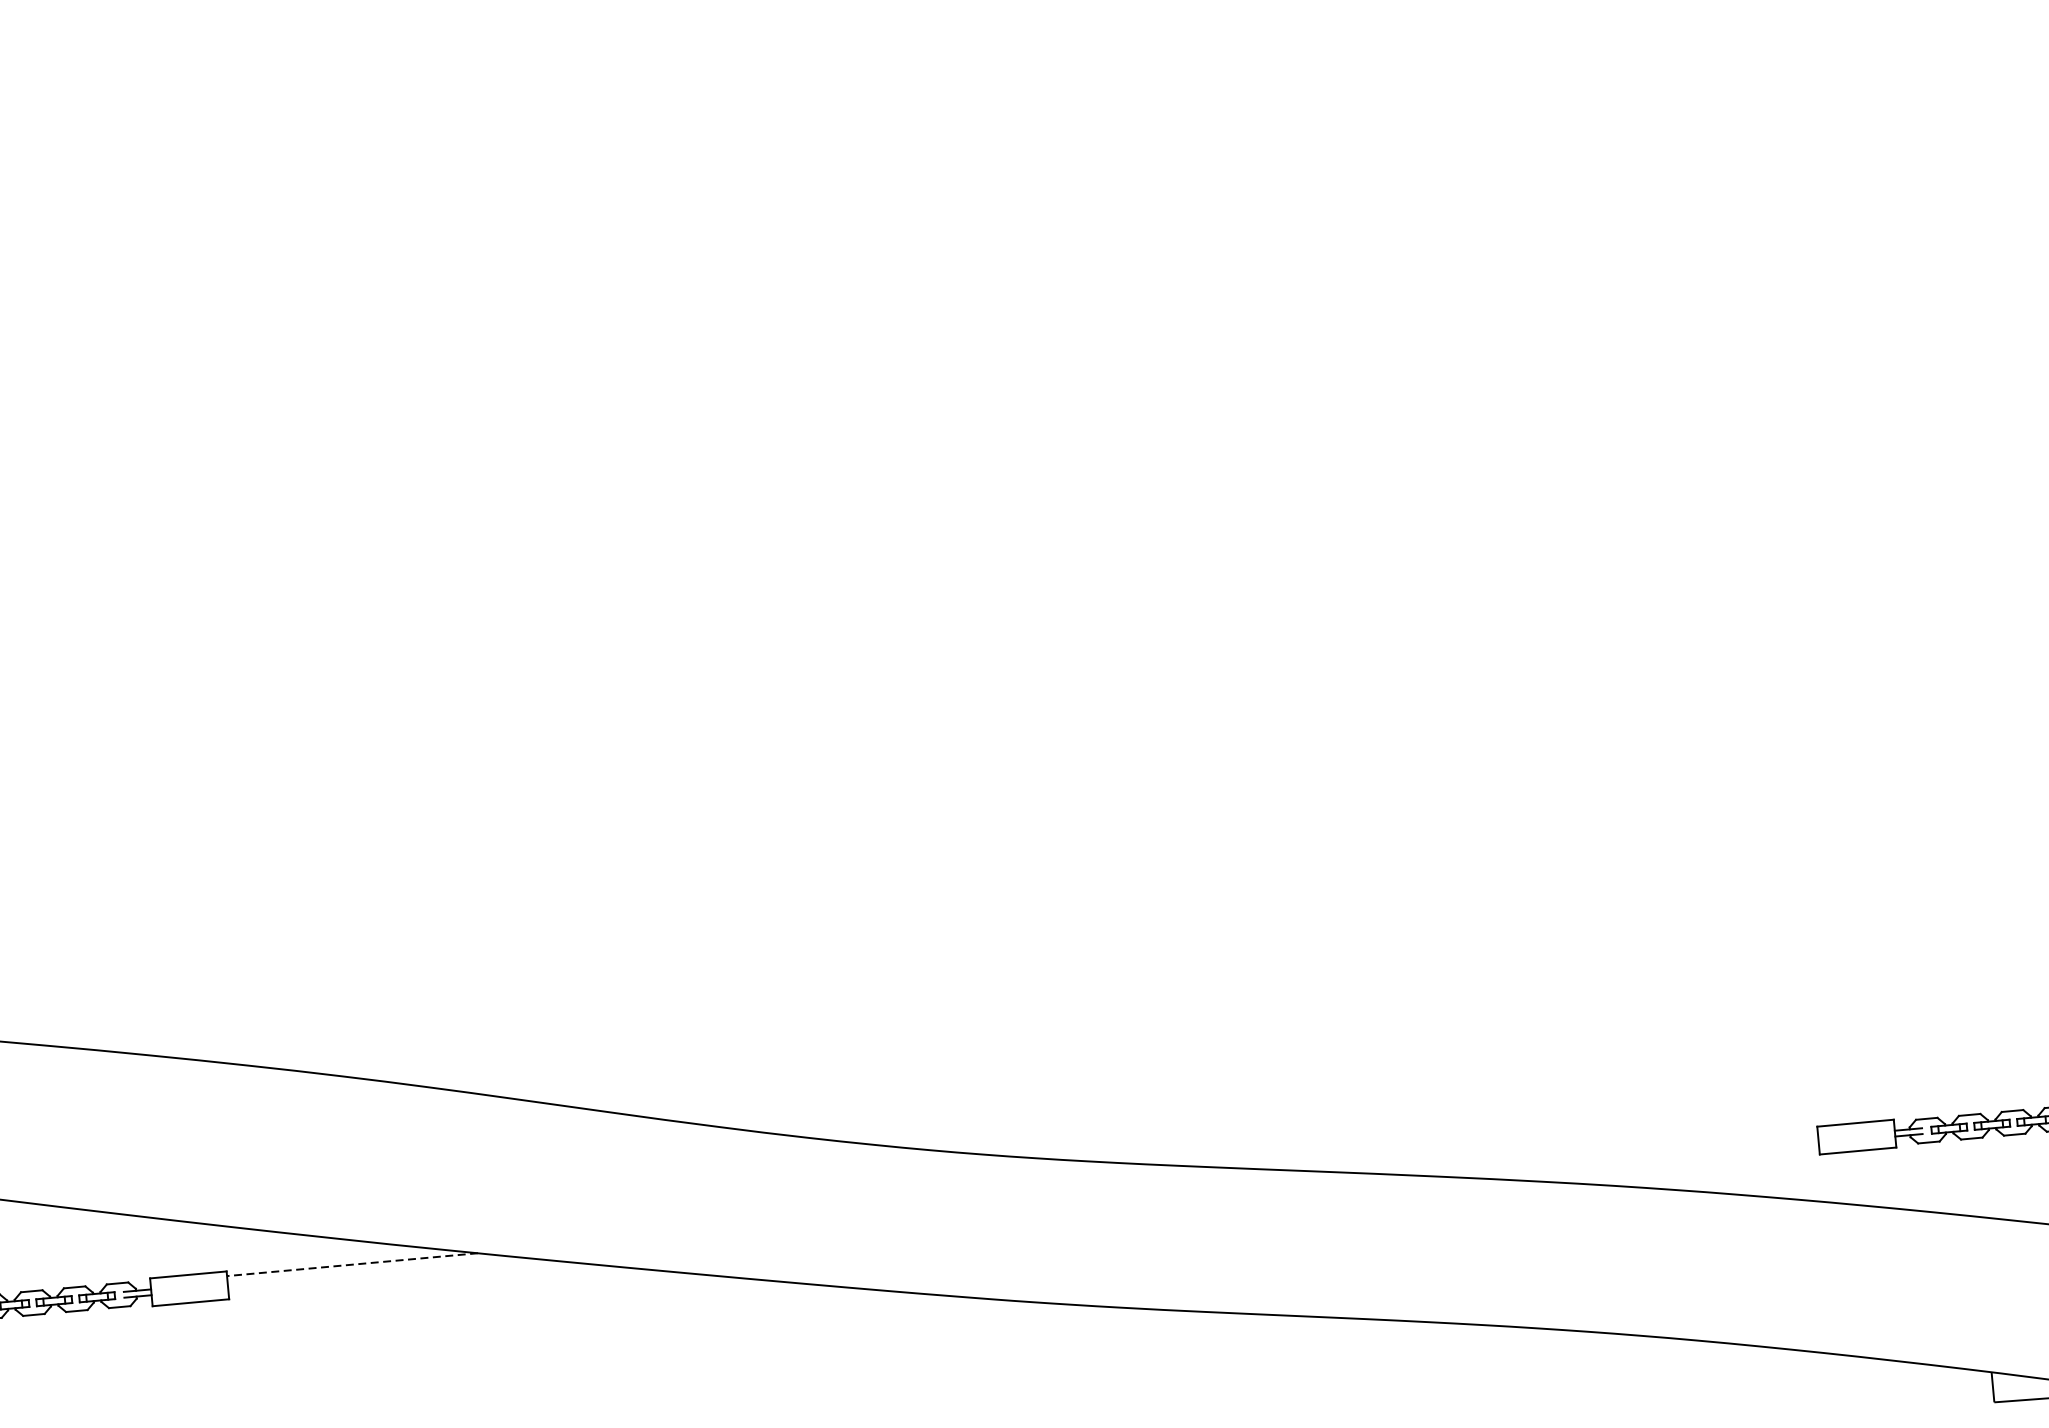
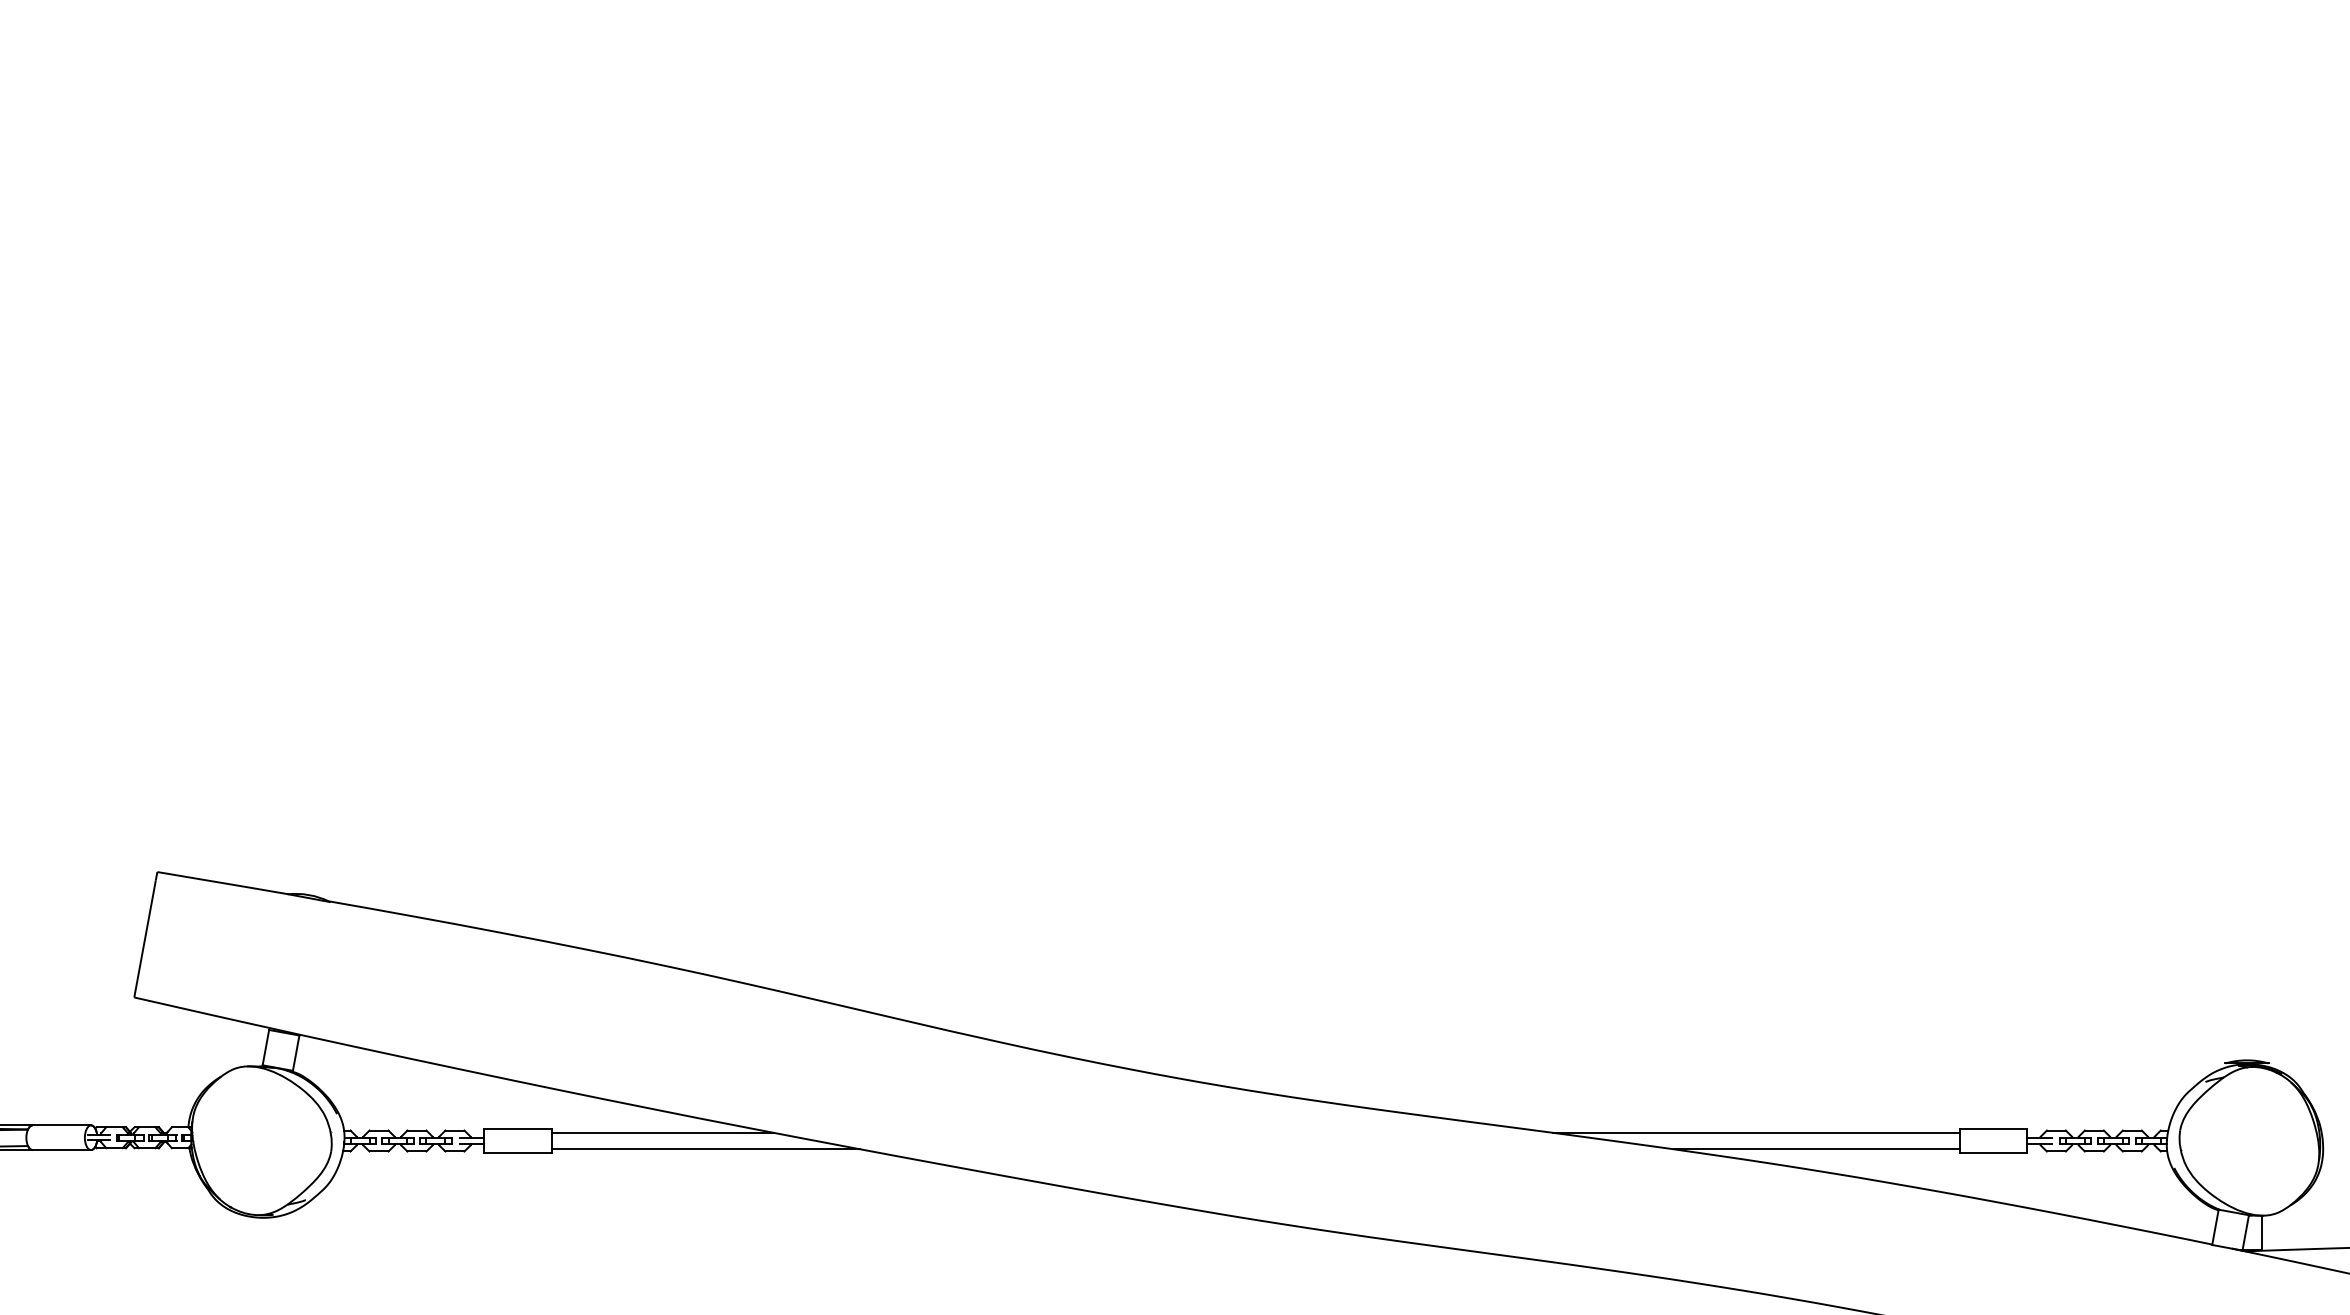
line: (1587, 1151) -> (1755, 1132), added
line: (1657, 1164) -> (1816, 1149), added
line: (352, 1264) -> (662, 1132), dashed -> solid
line: (402, 1279) -> (705, 1149), added

